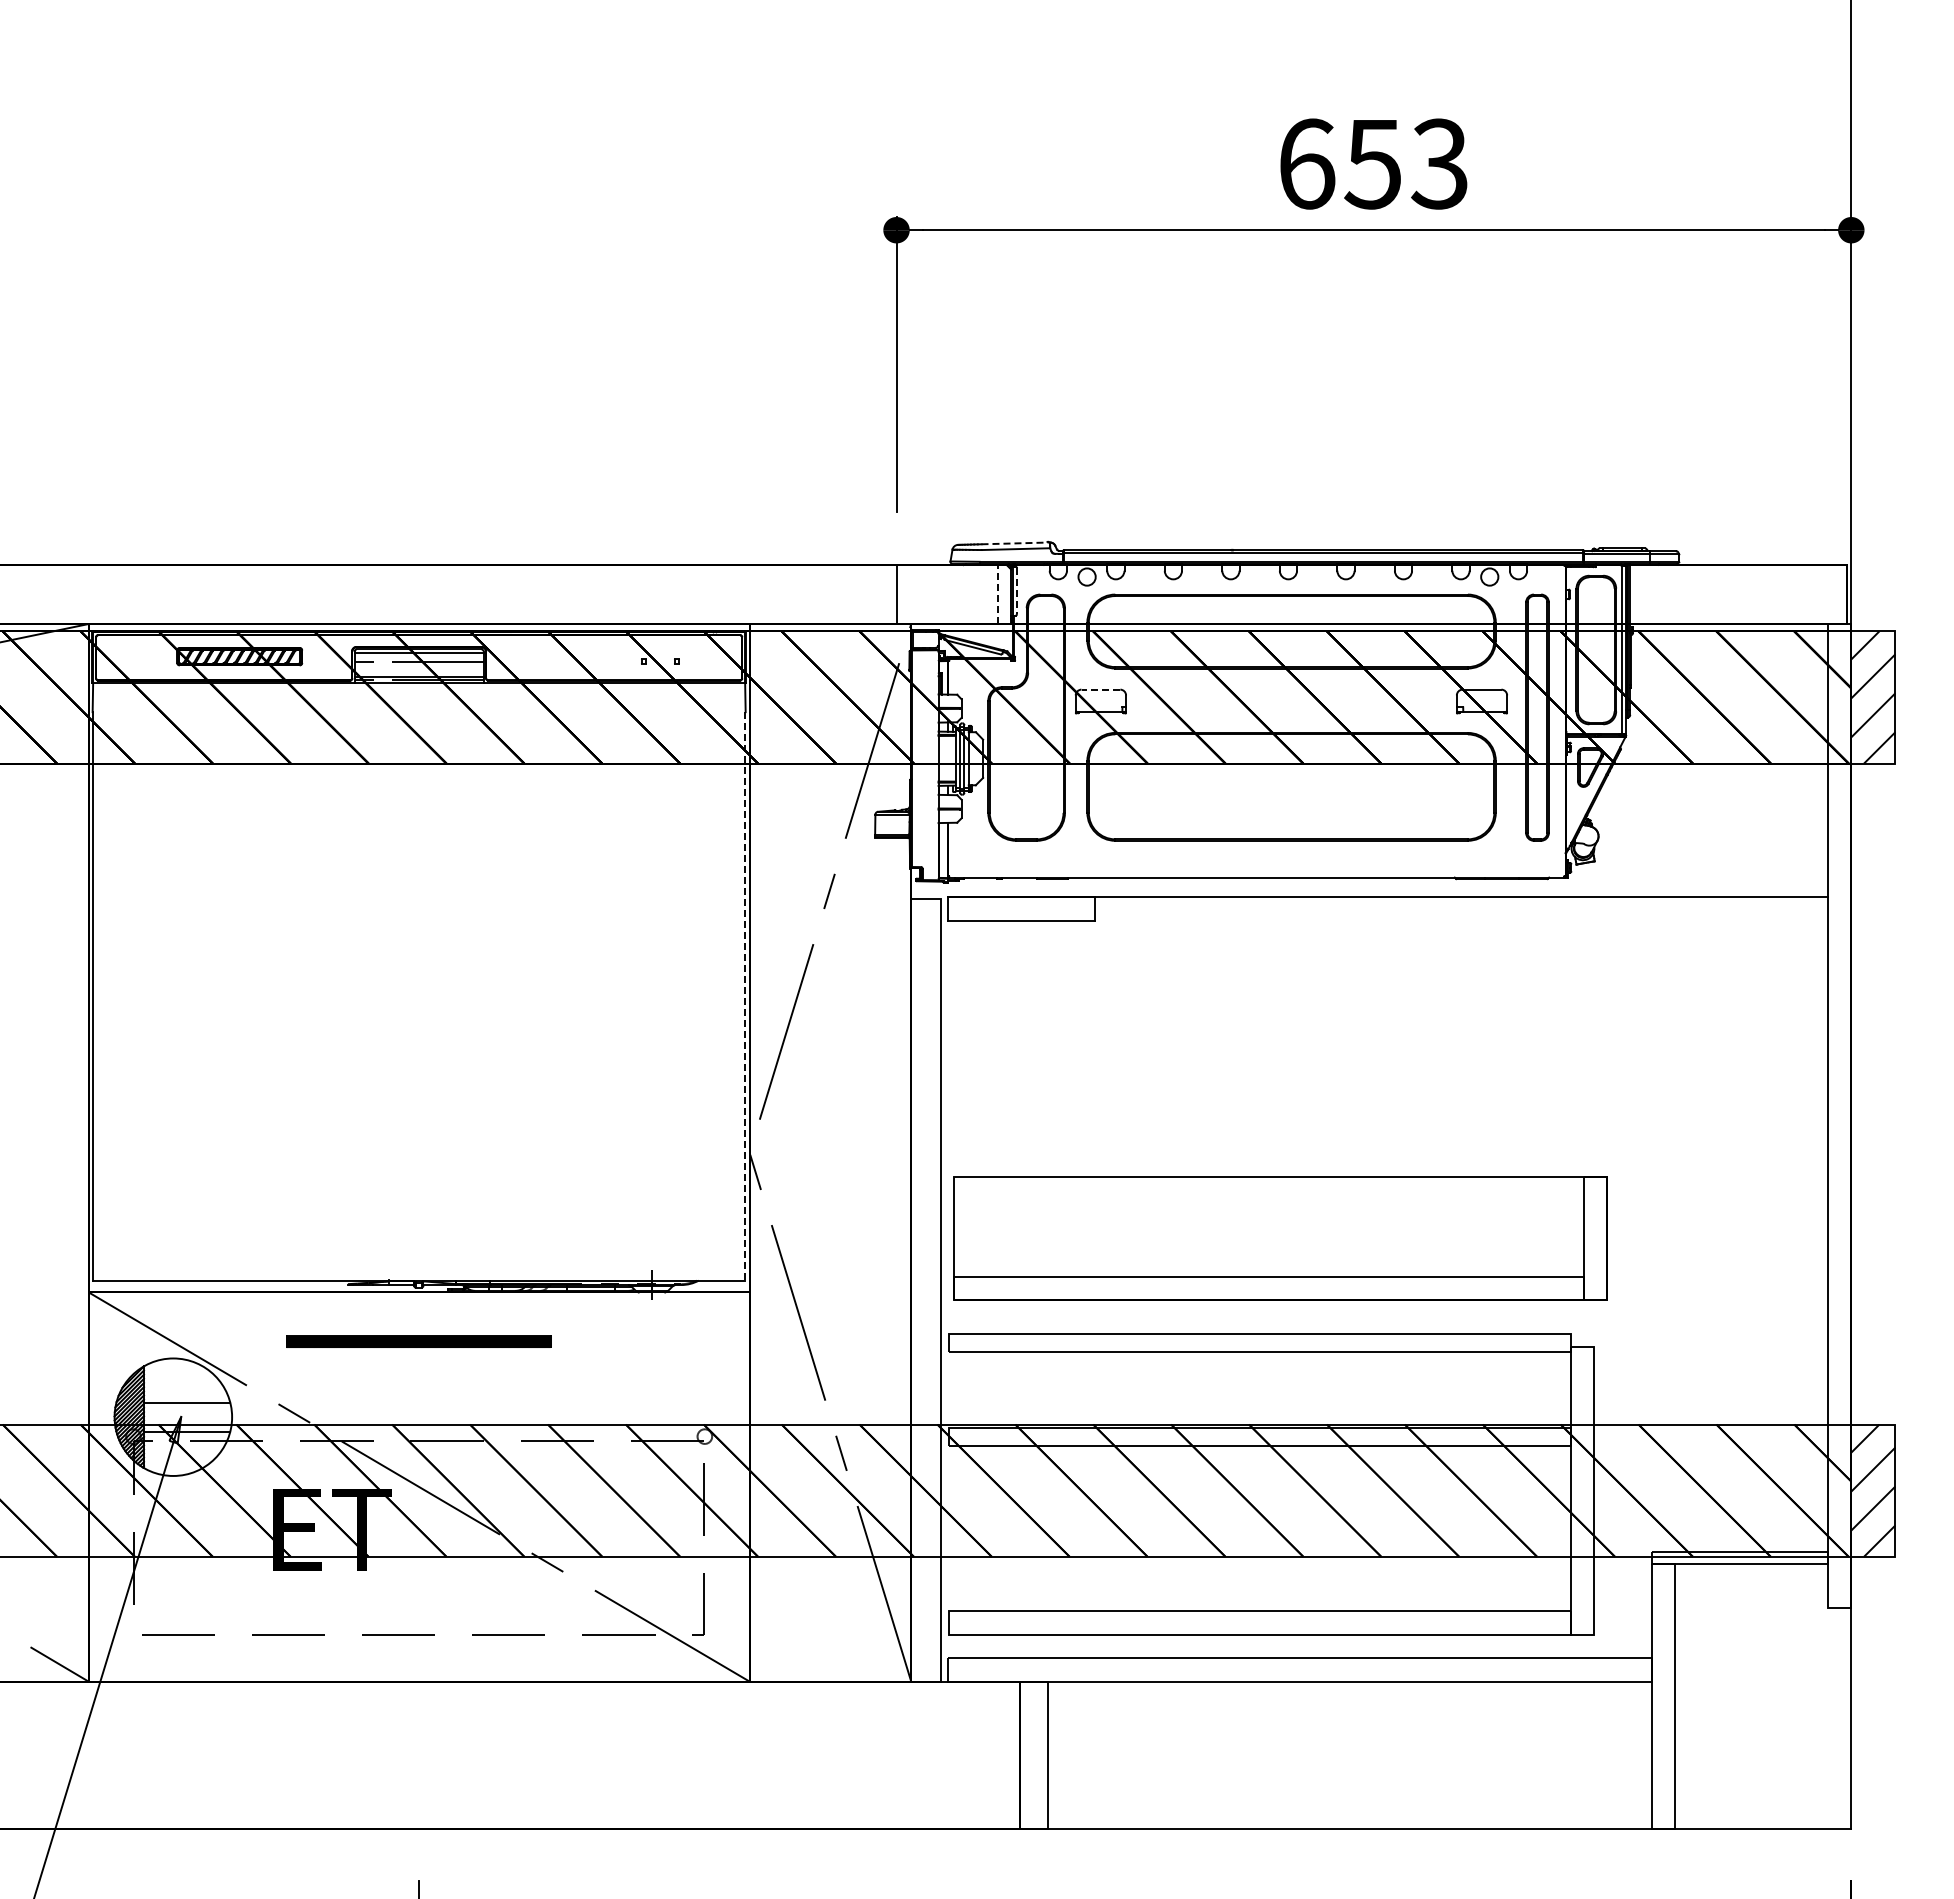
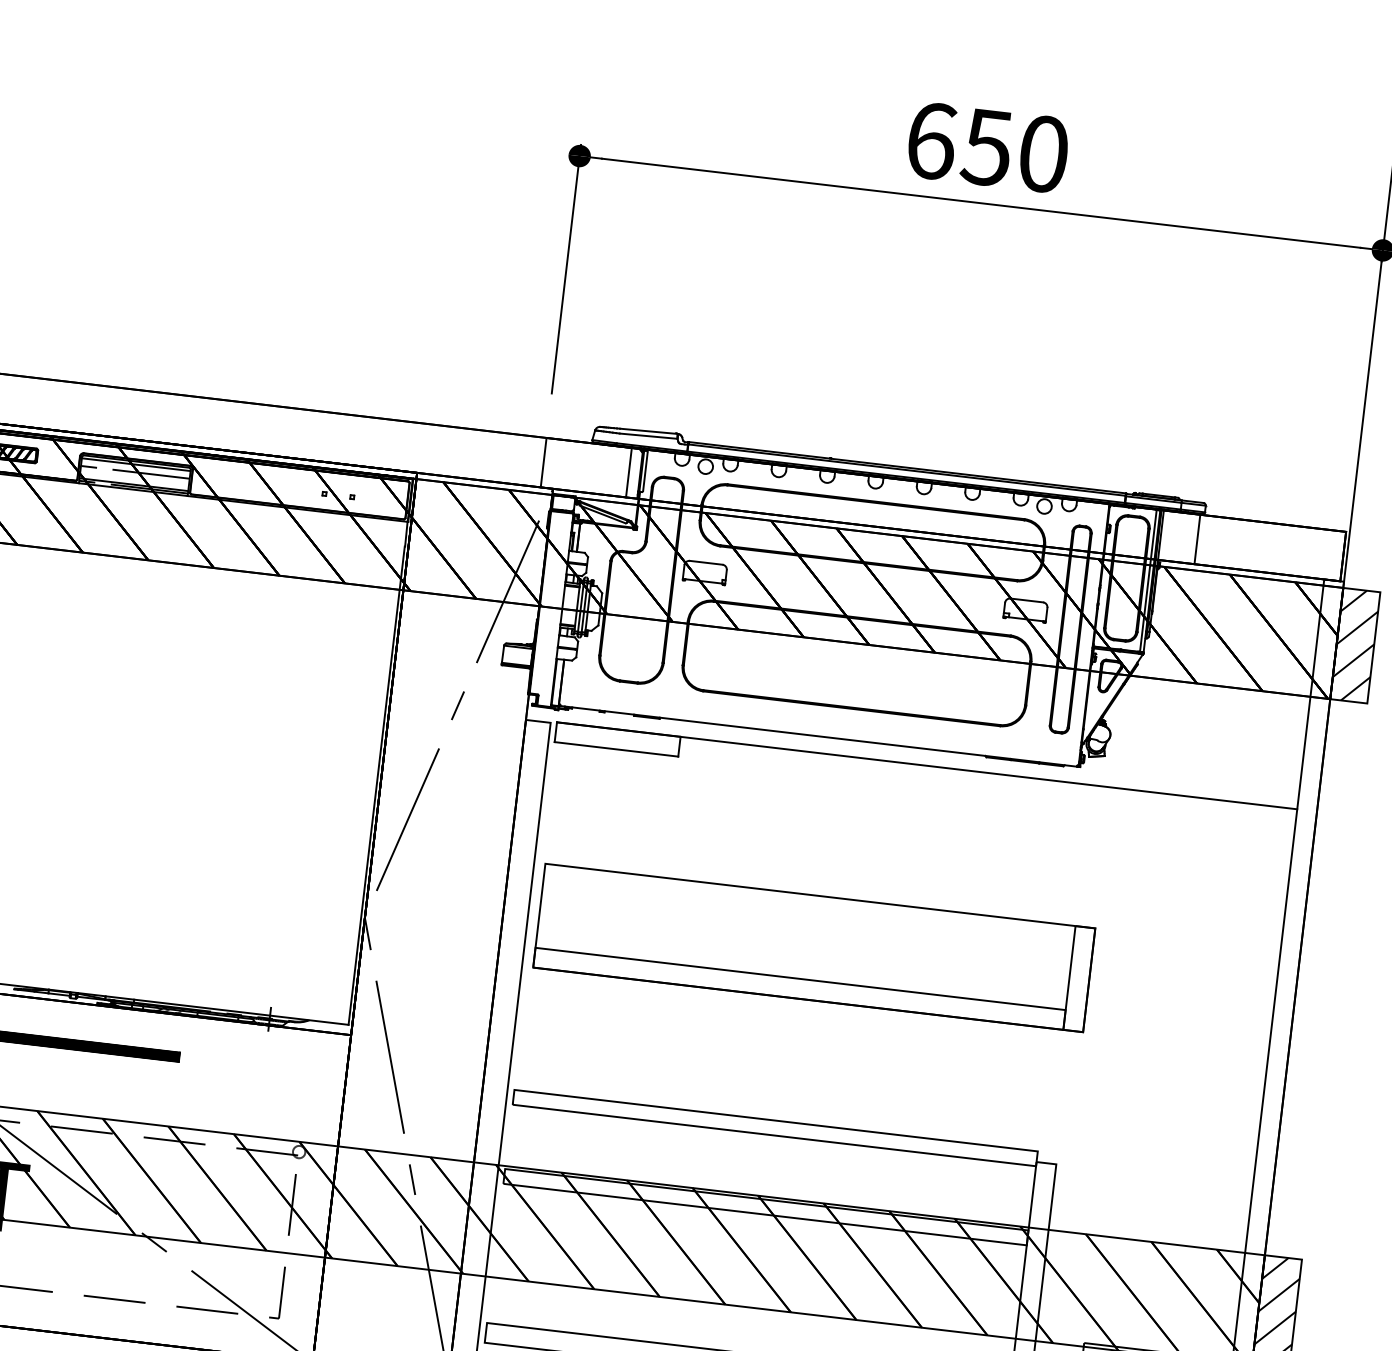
text: (1439, 163) -> (1043, 153), 653 -> 650
line: (1016, 543) -> (649, 431), dashed -> solid
line: (1017, 591) -> (645, 471), dashed -> solid
line: (997, 594) -> (628, 472), dashed -> solid
line: (1673, 594) -> (1197, 539), added
line: (1100, 689) -> (705, 562), dashed -> solid
line: (745, 996) -> (376, 785), dashed -> solid
part: (1280, 1238) -> (814, 948), moved

